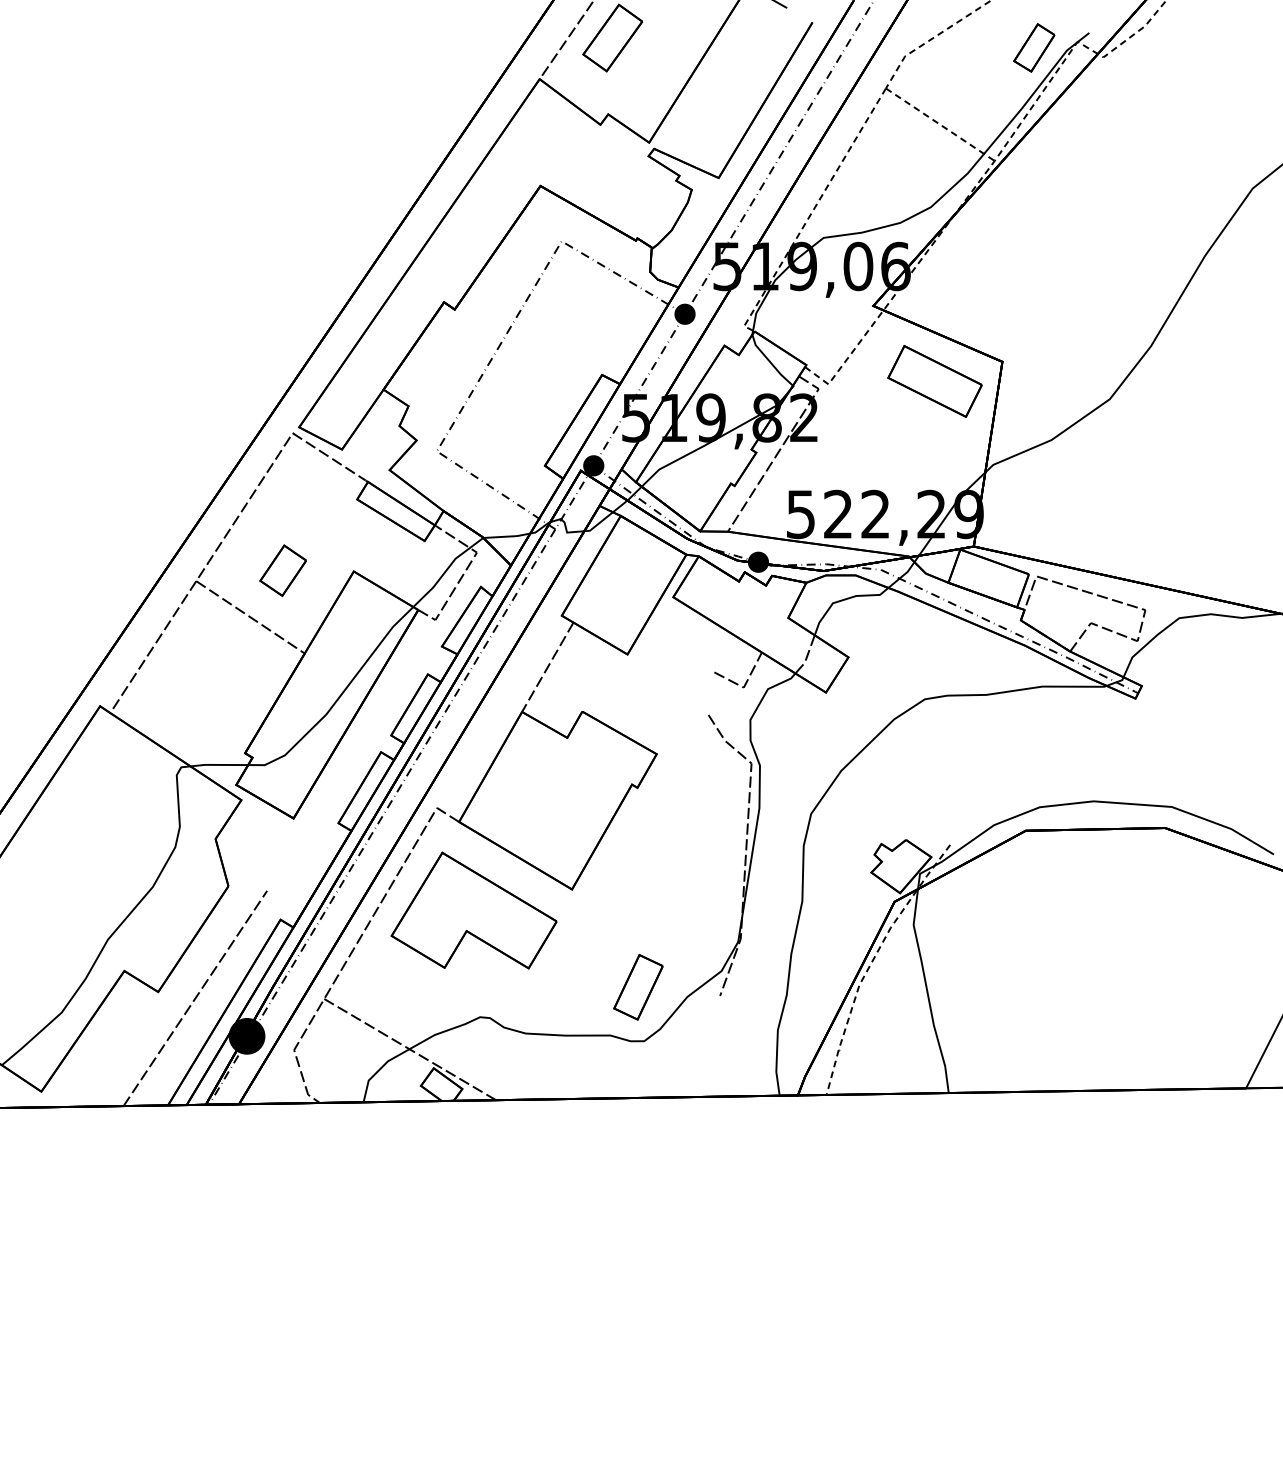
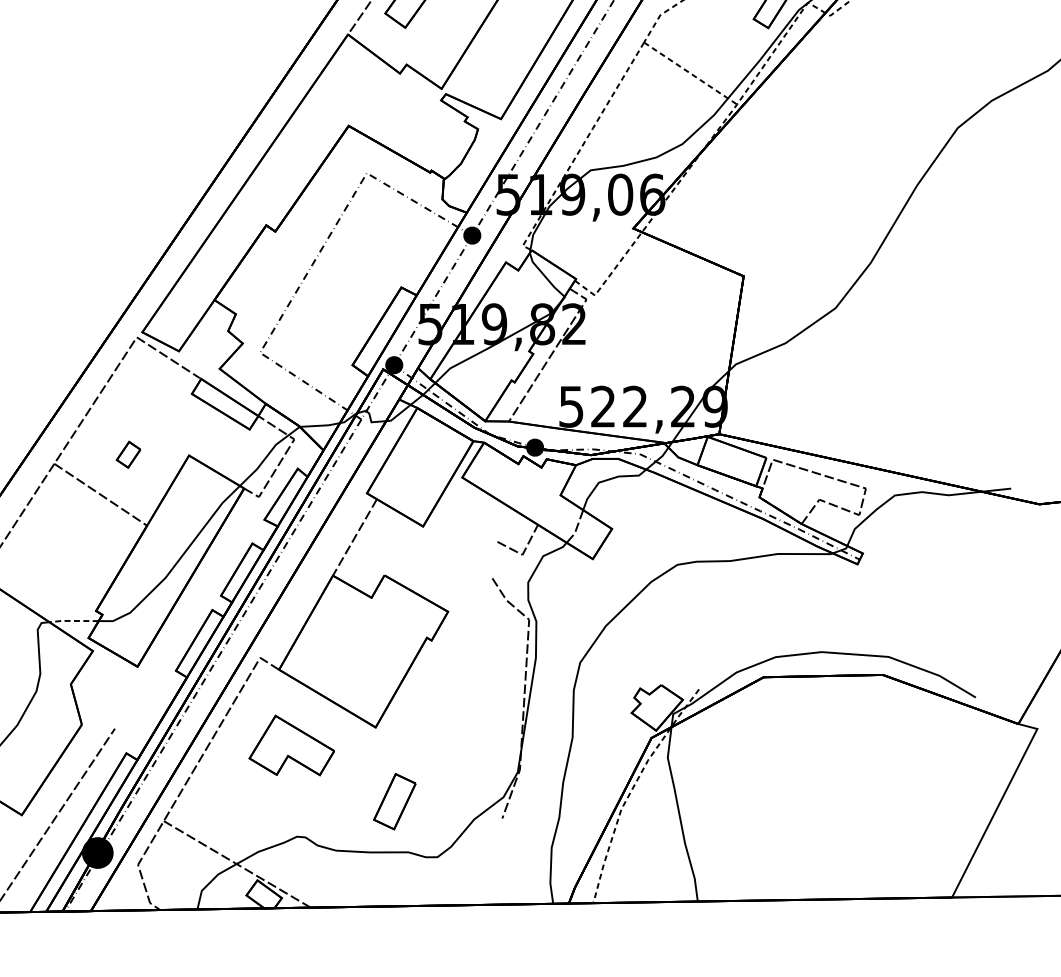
part: (934, 381) -> (685, 293), removed
part: (282, 570) -> (128, 454), size x0.6
line: (218, 764) -> (73, 620), solid -> dashed
part: (473, 910) -> (291, 745), size x0.6
part: (638, 987) -> (394, 801), moved

